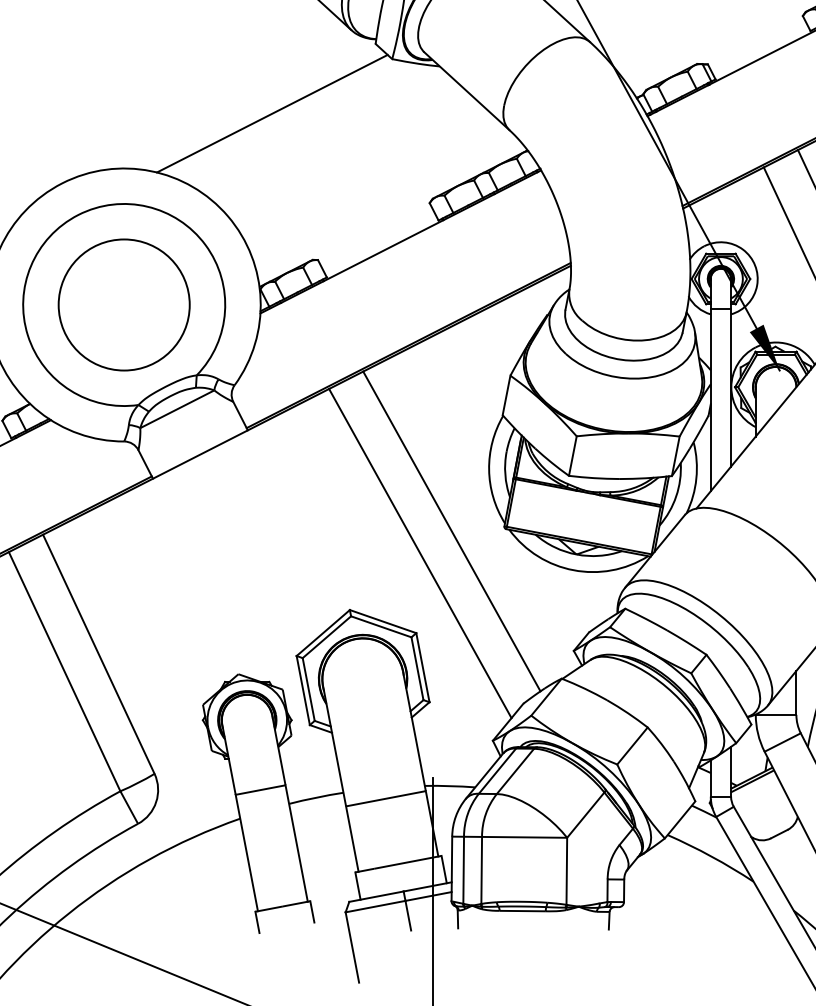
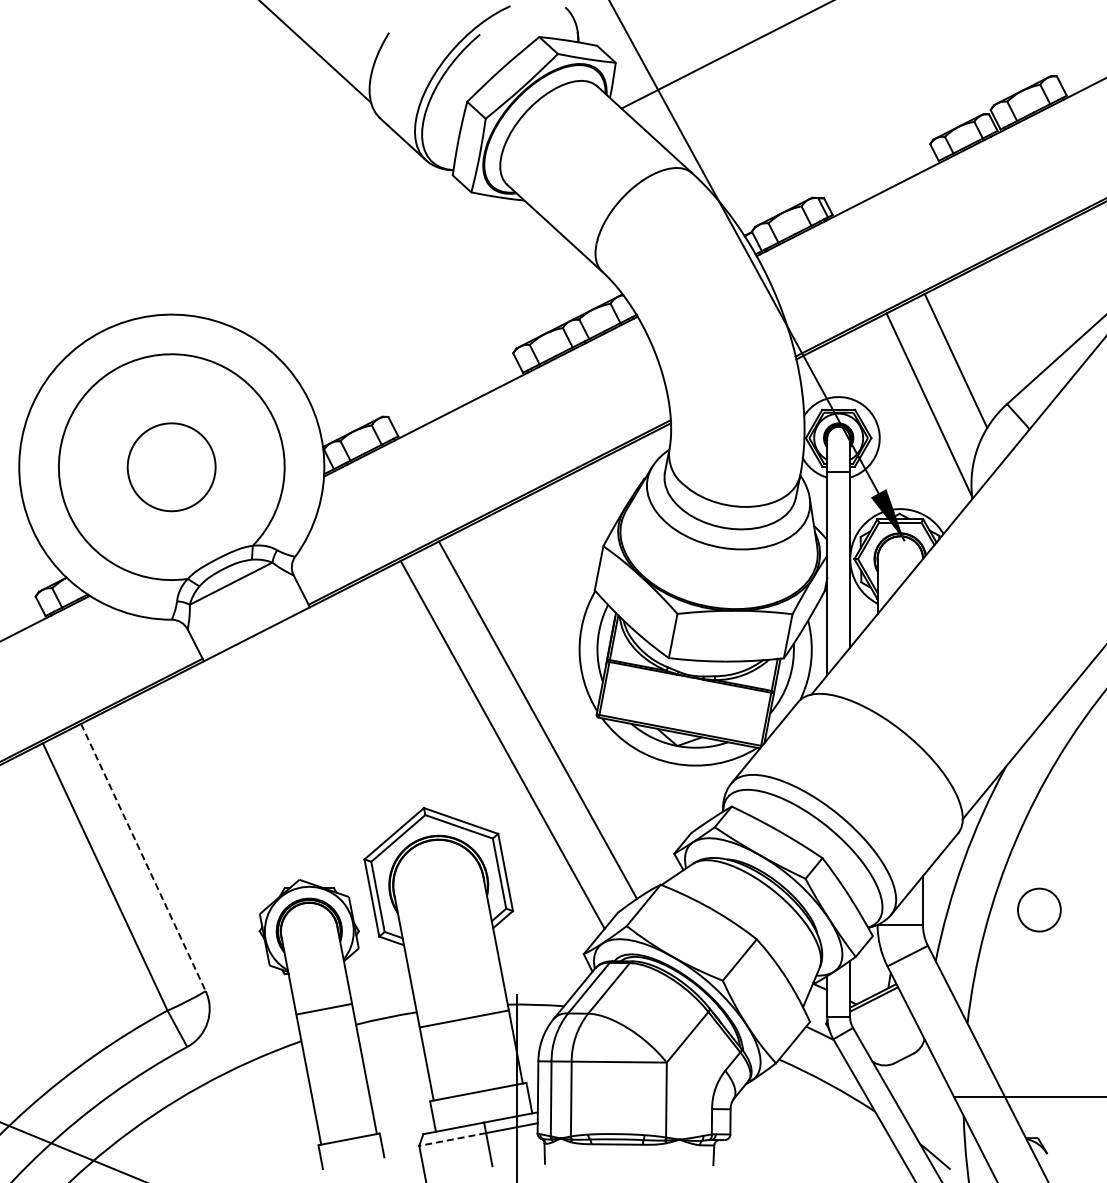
line: (272, 113) -> (337, 253), removed
circle: (123, 305) -> (171, 467), size x0.6
line: (98, 654) -> (143, 857), solid -> dashed
line: (375, 906) -> (452, 1139), solid -> dashed

